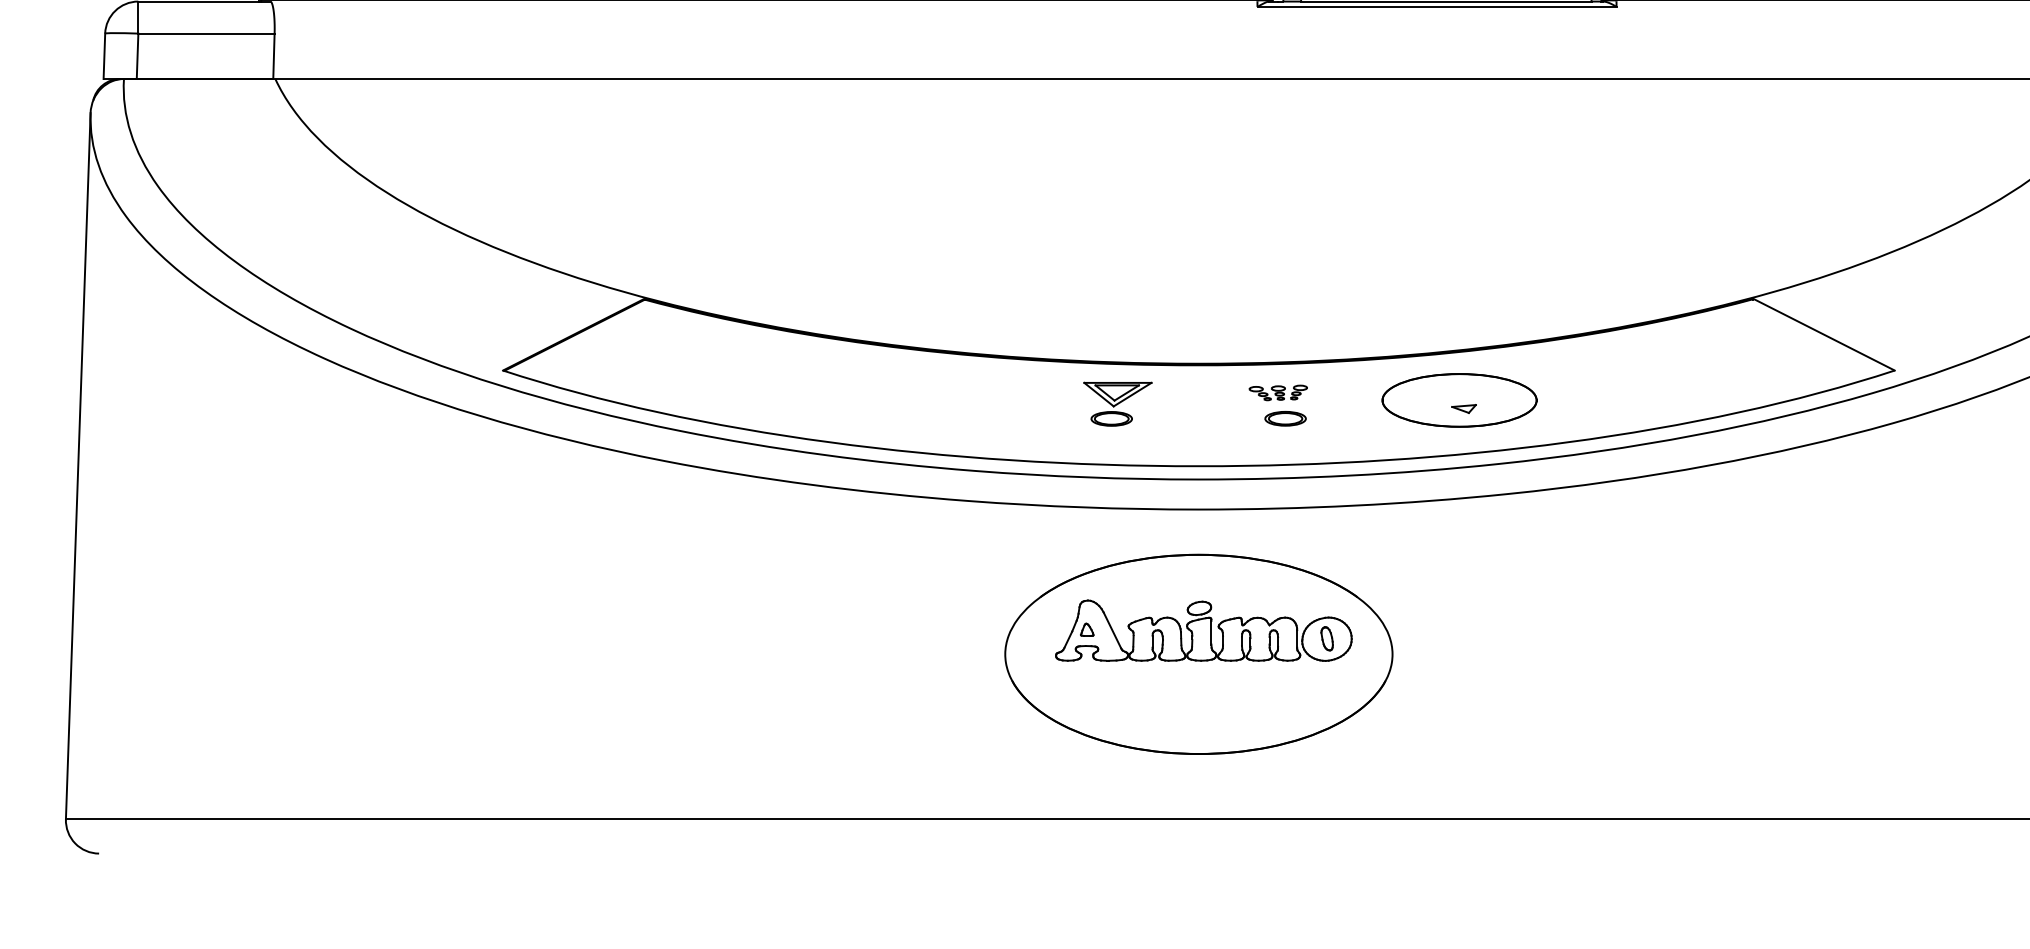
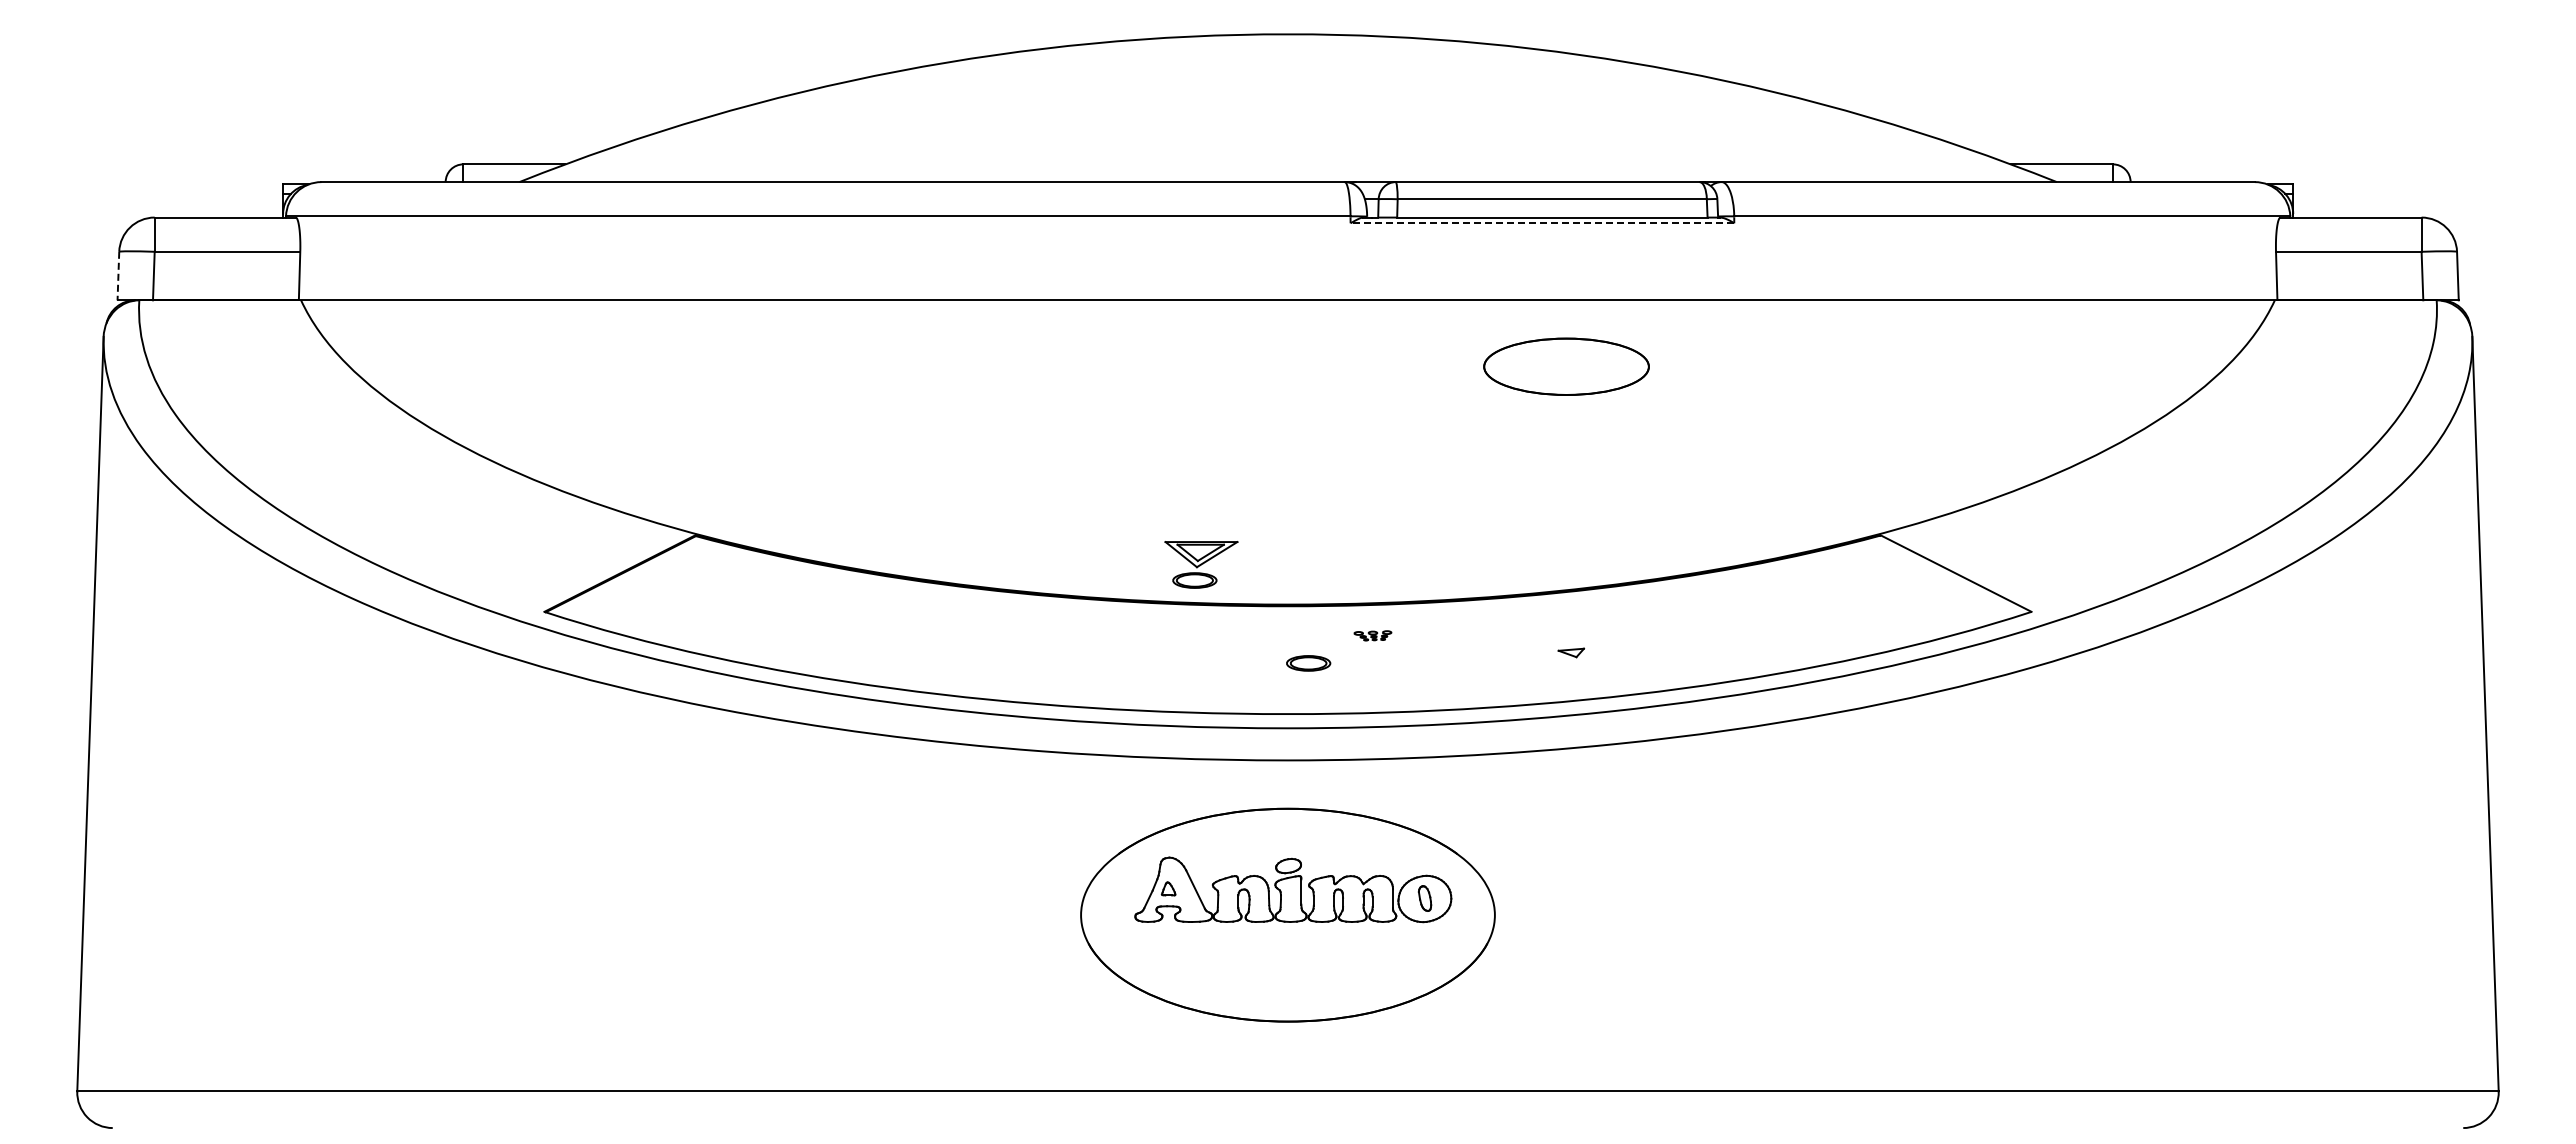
line: (1437, 7) -> (1542, 223), solid -> dashed
line: (104, 56) -> (118, 276), solid -> dashed
part: (1277, 392) -> (1372, 635), size x0.6
part: (1459, 400) -> (1566, 366), moved
part: (1117, 403) -> (1201, 564), moved
part: (1285, 418) -> (1308, 663), moved

